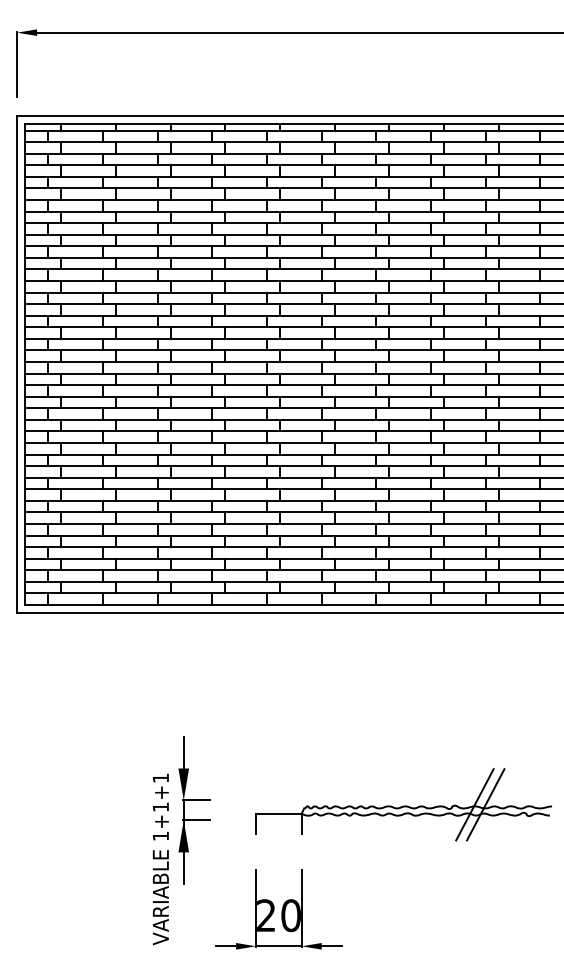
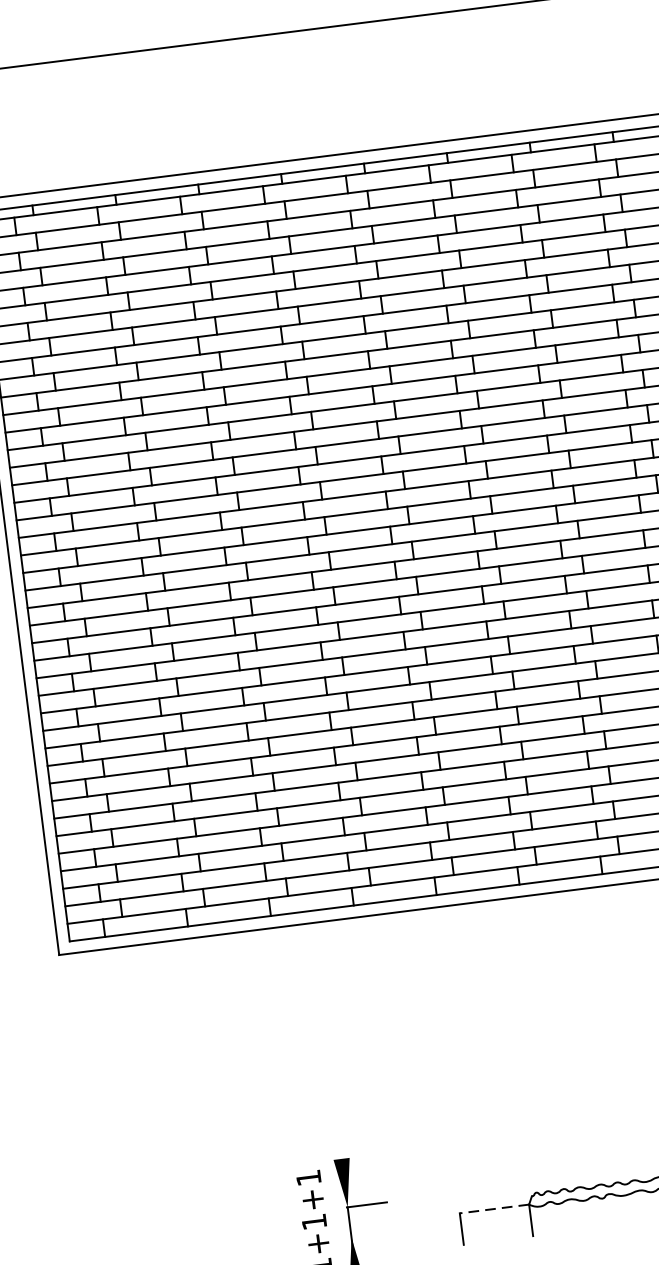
line: (183, 752) -> (338, 1134), removed
line: (278, 813) -> (493, 1208), solid -> dashed
line: (196, 820) -> (370, 1235), removed

